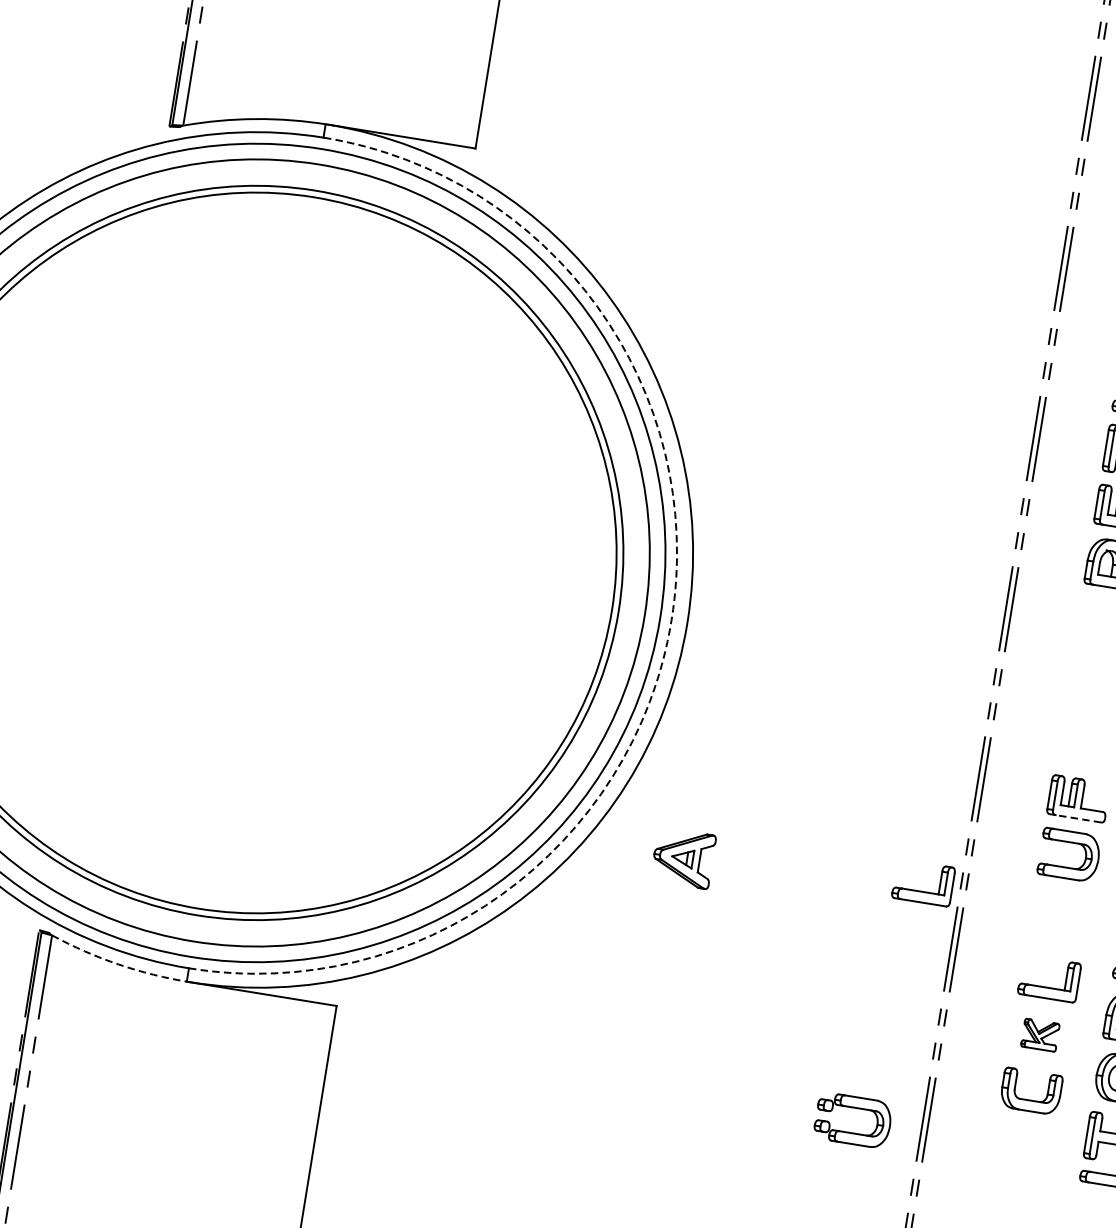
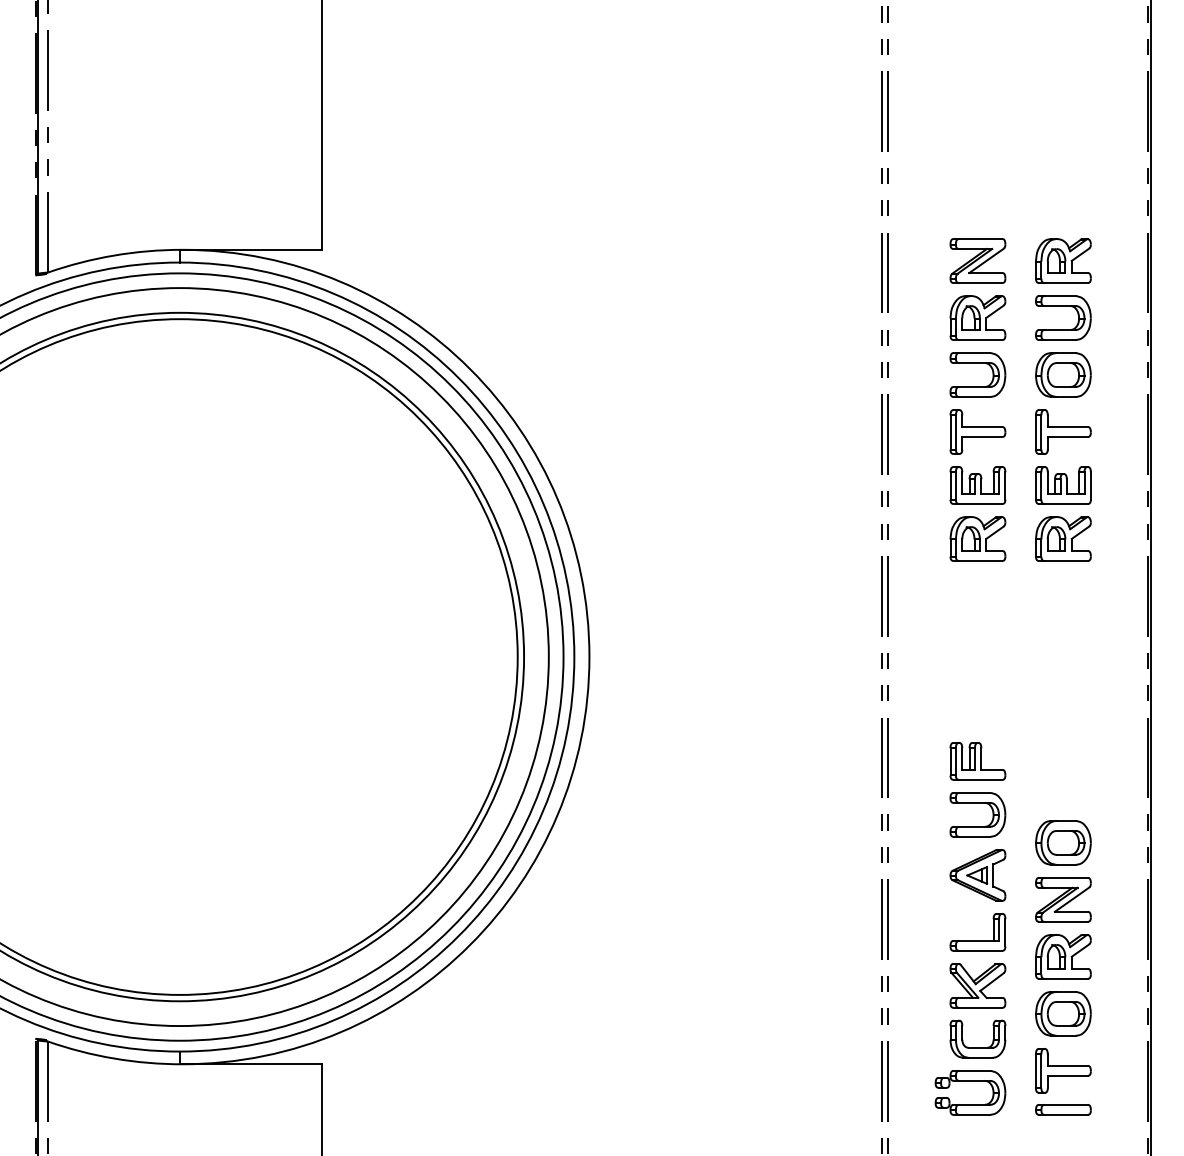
arc: (671, 620) -> (574, 657), dashed -> solid
line: (1078, 818) -> (980, 779), dashed -> solid
part: (682, 858) -> (977, 875), moved
part: (921, 891) -> (846, 870), removed
arc: (118, 964) -> (114, 1058), dashed -> solid
part: (1039, 1034) -> (977, 985), size x1.67
part: (855, 1108) -> (970, 1081), moved

